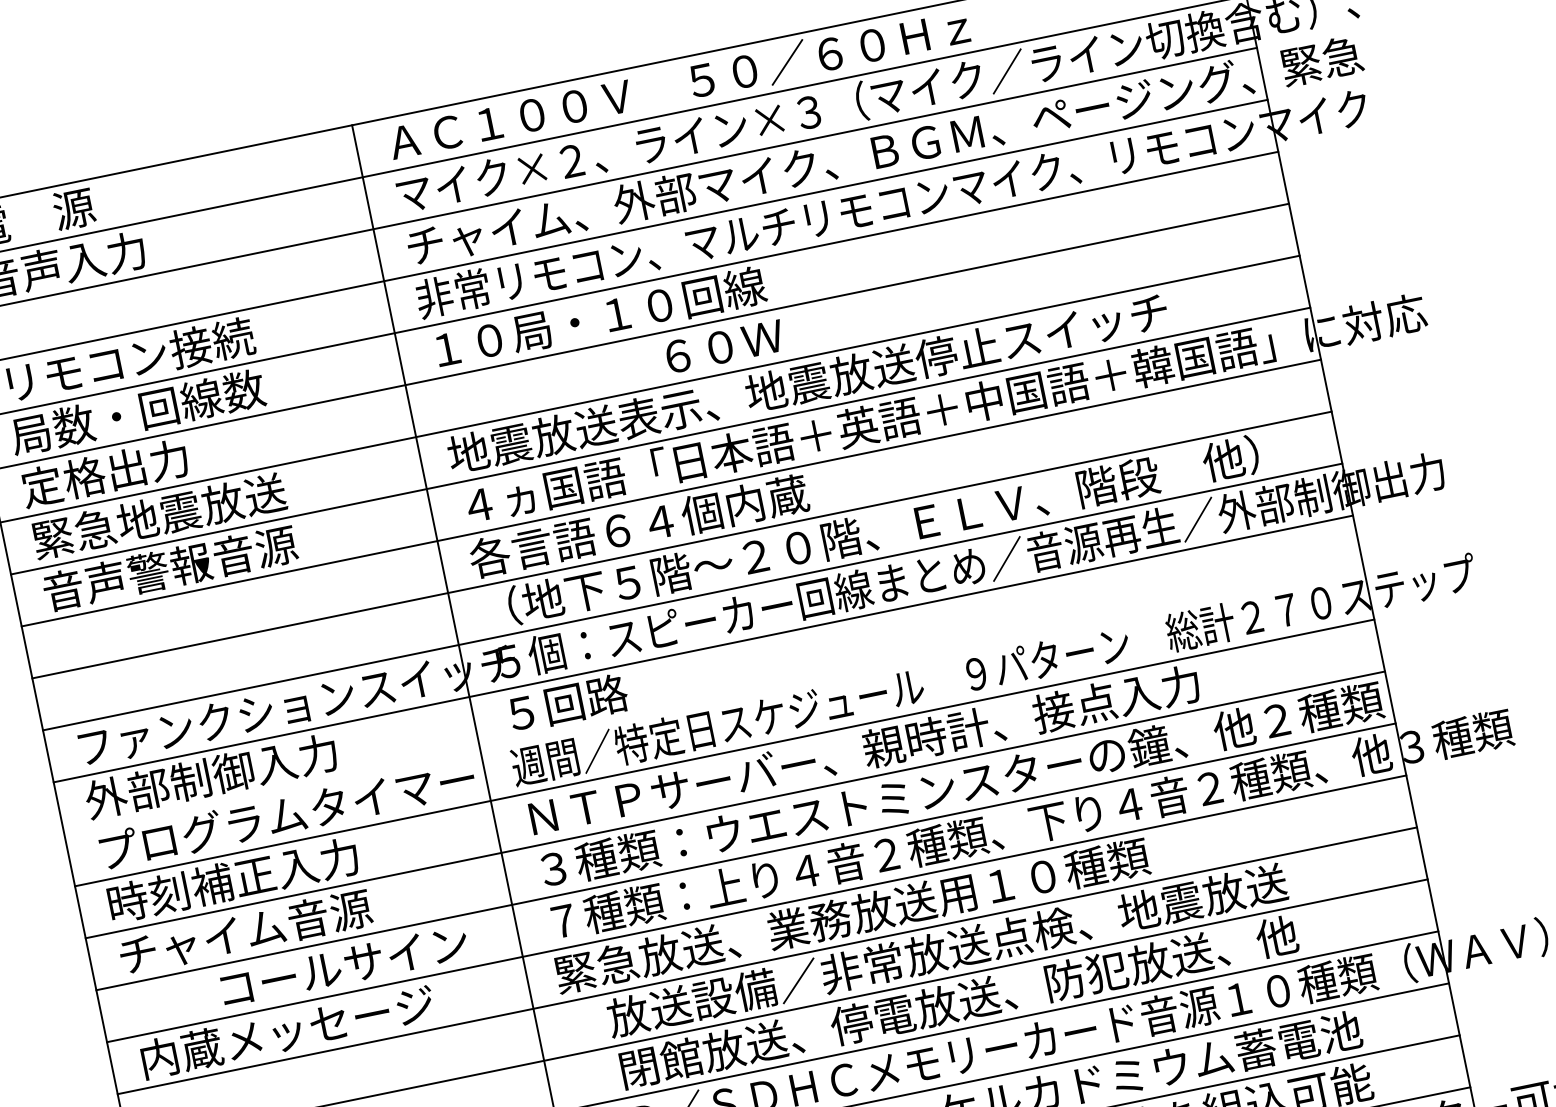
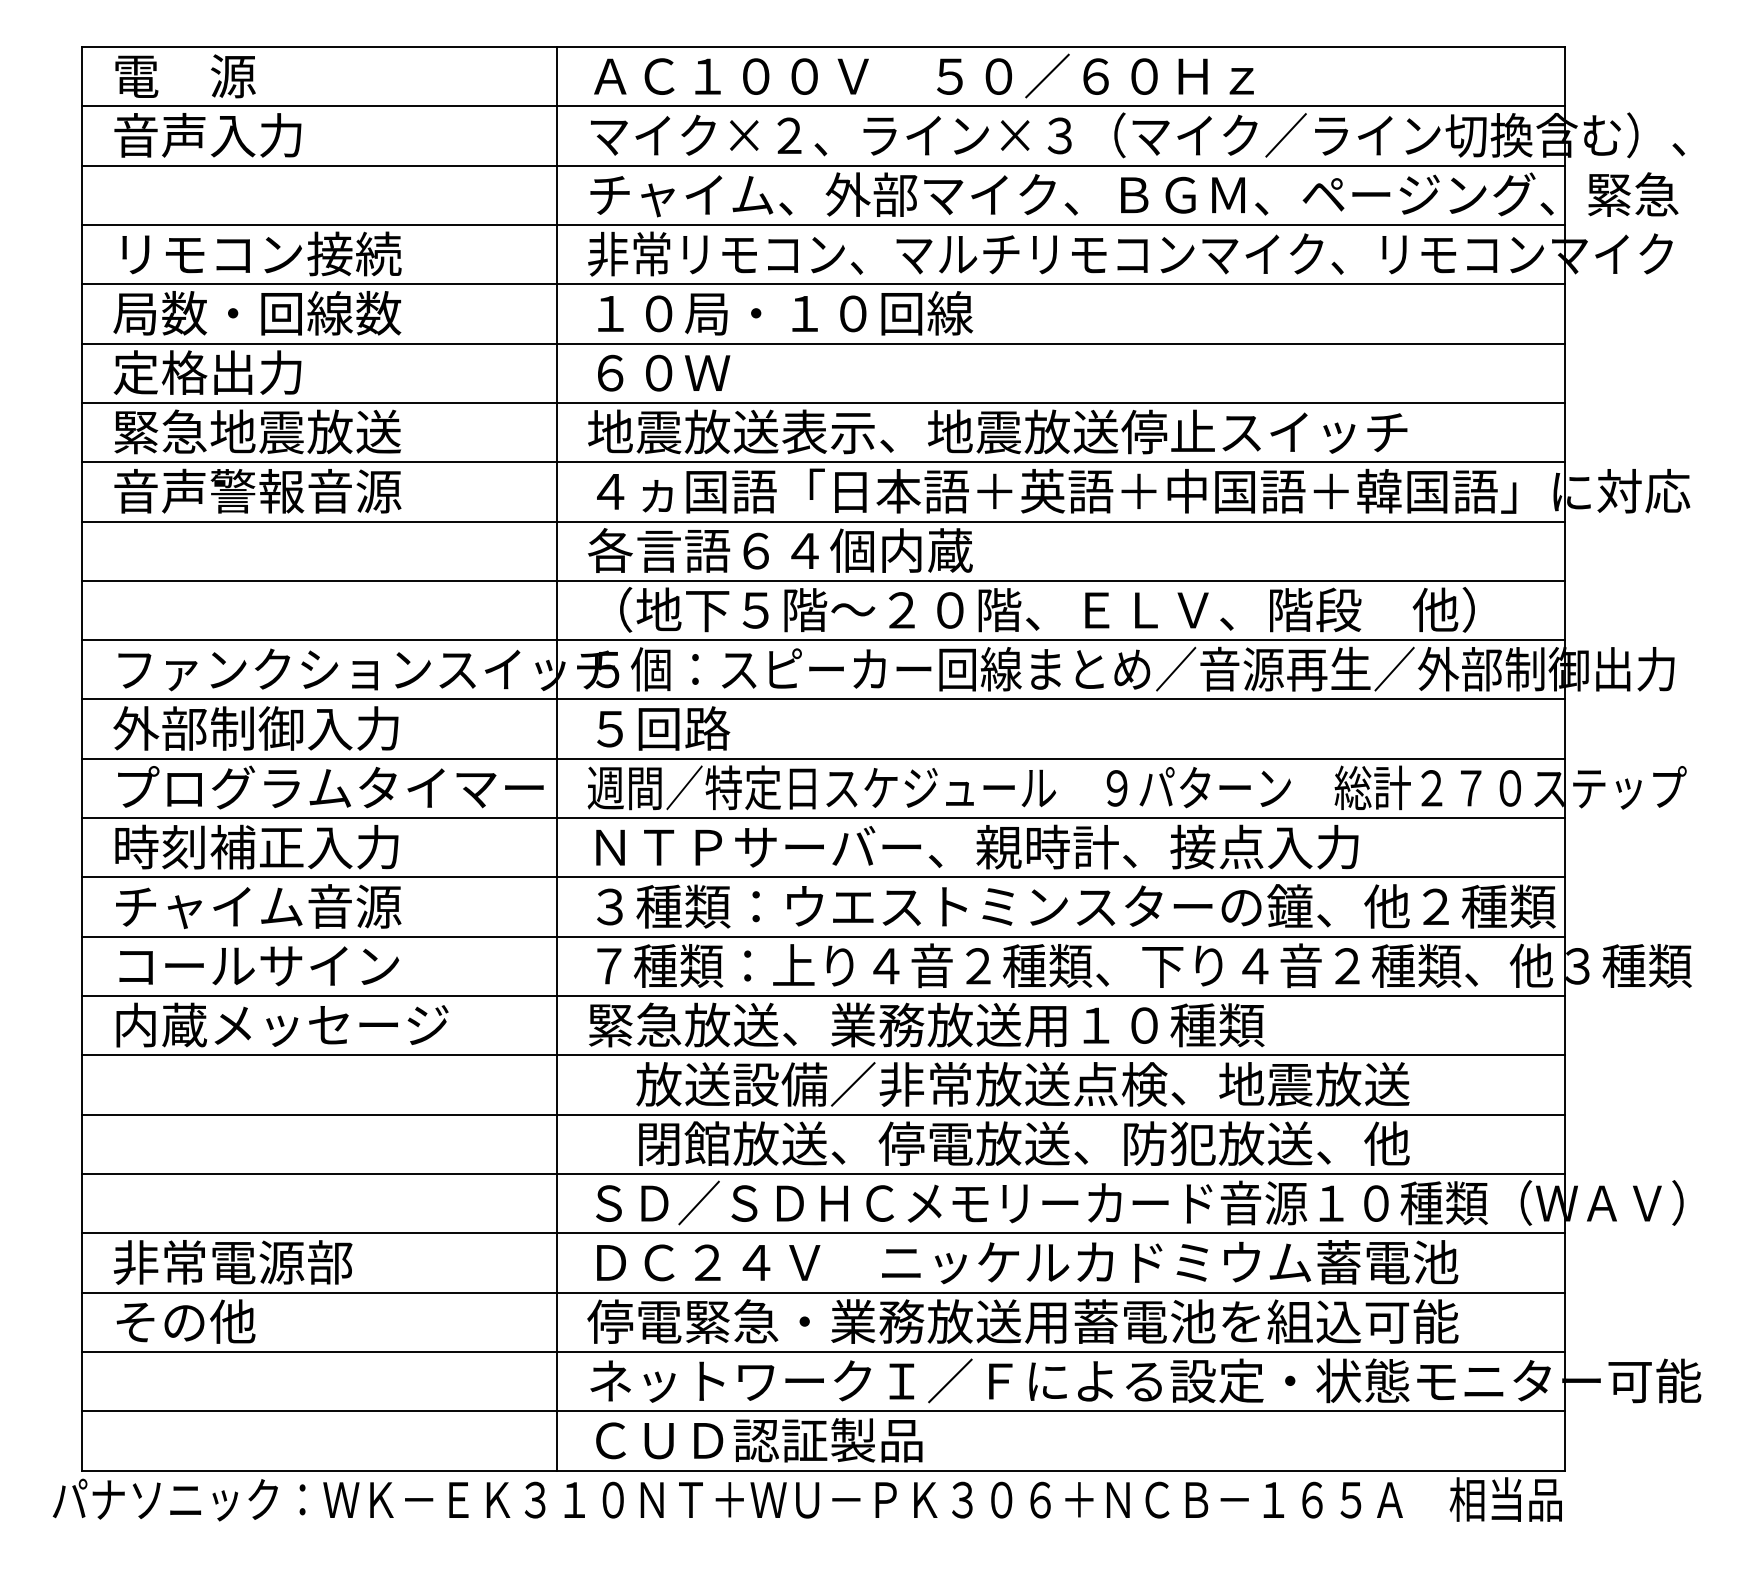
text: (725, 345) -> (664, 372), moved
line: (713, 700) -> (823, 758), added
text: (344, 966) -> (259, 966), moved

